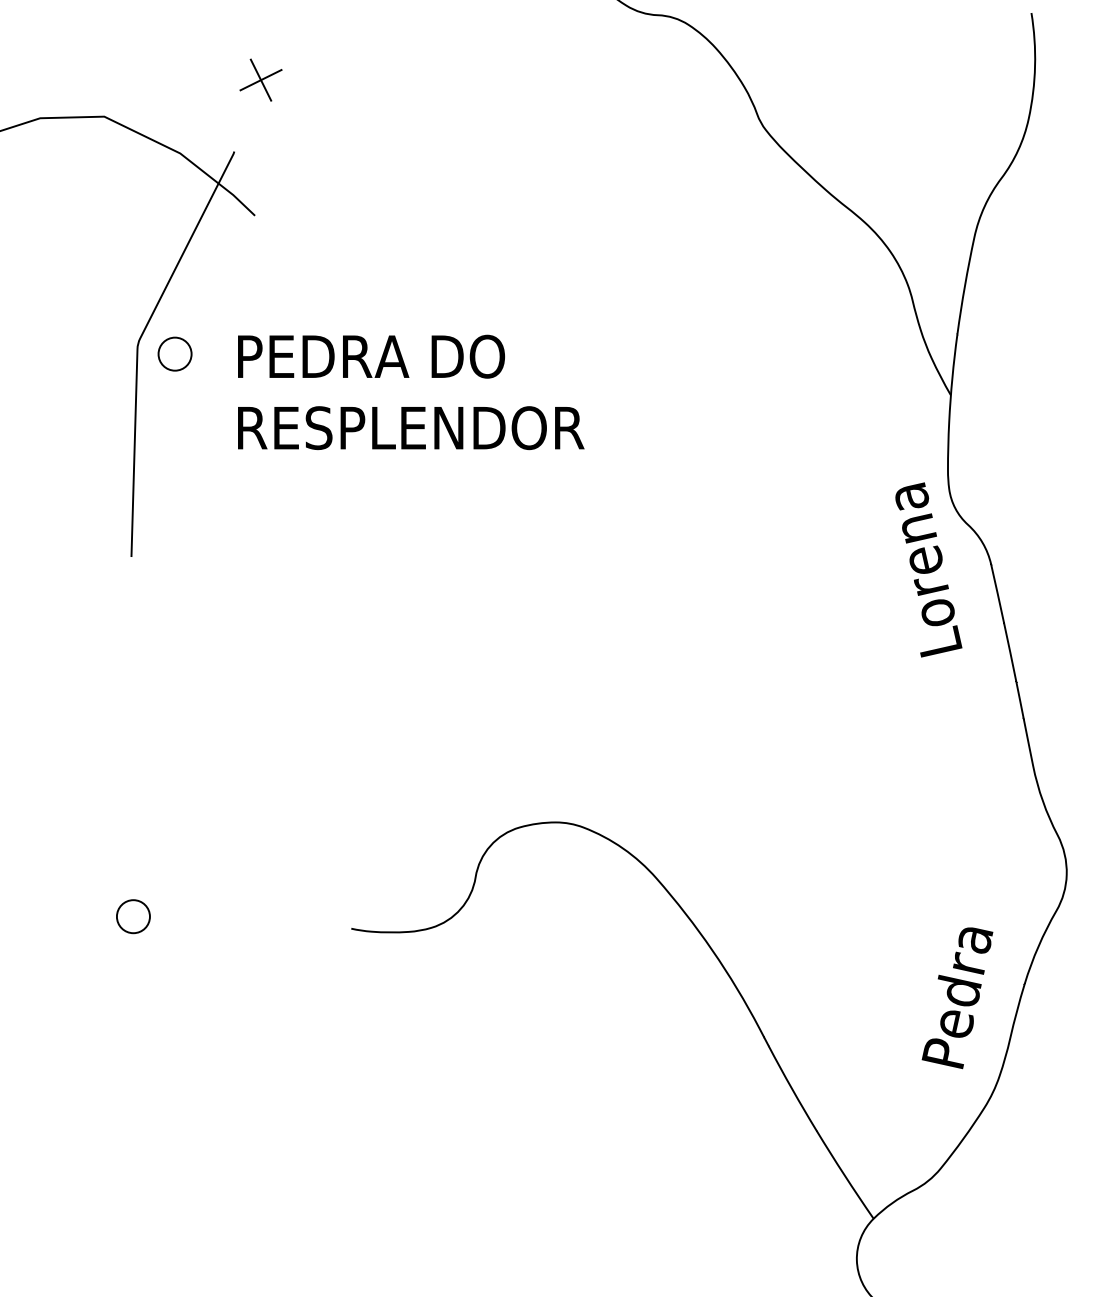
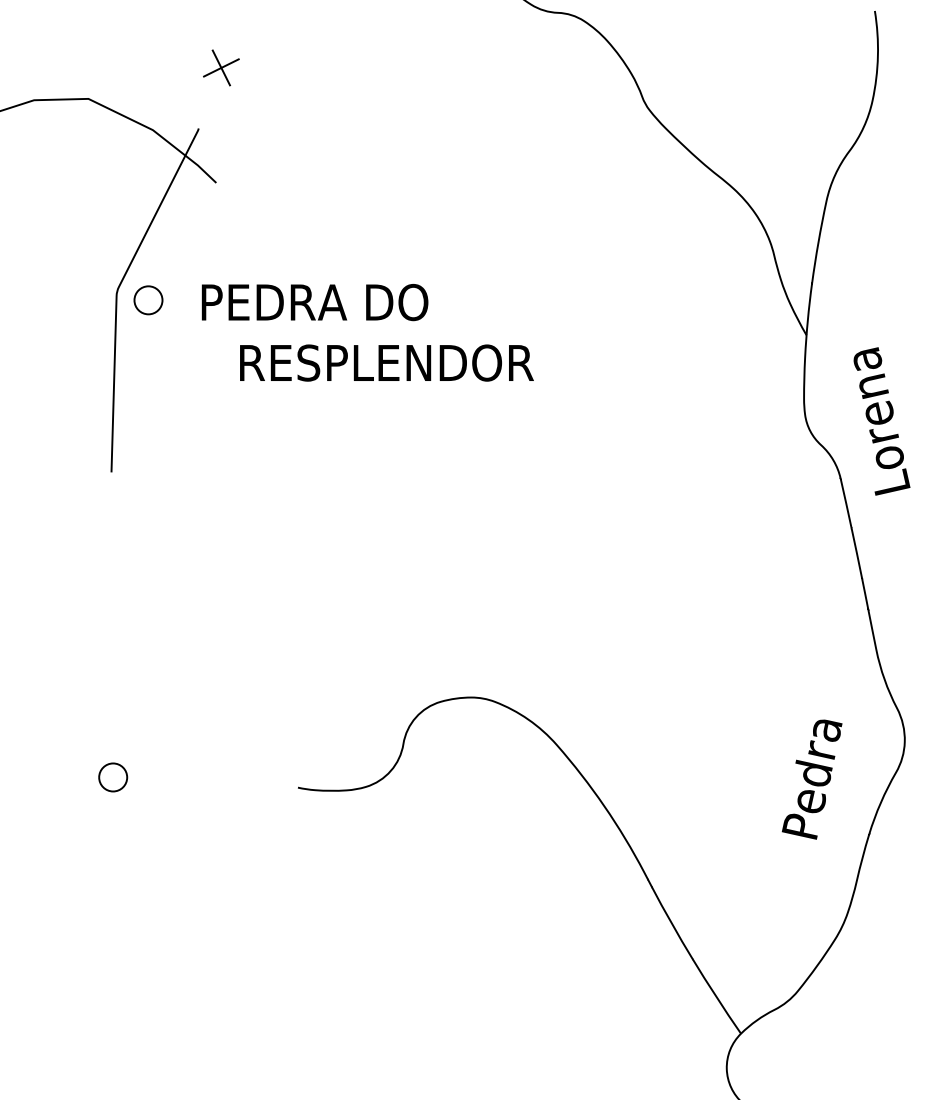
text: (411, 428) -> (387, 363), moved
text: (928, 569) -> (881, 421), moved
text: (957, 998) -> (812, 779), moved

